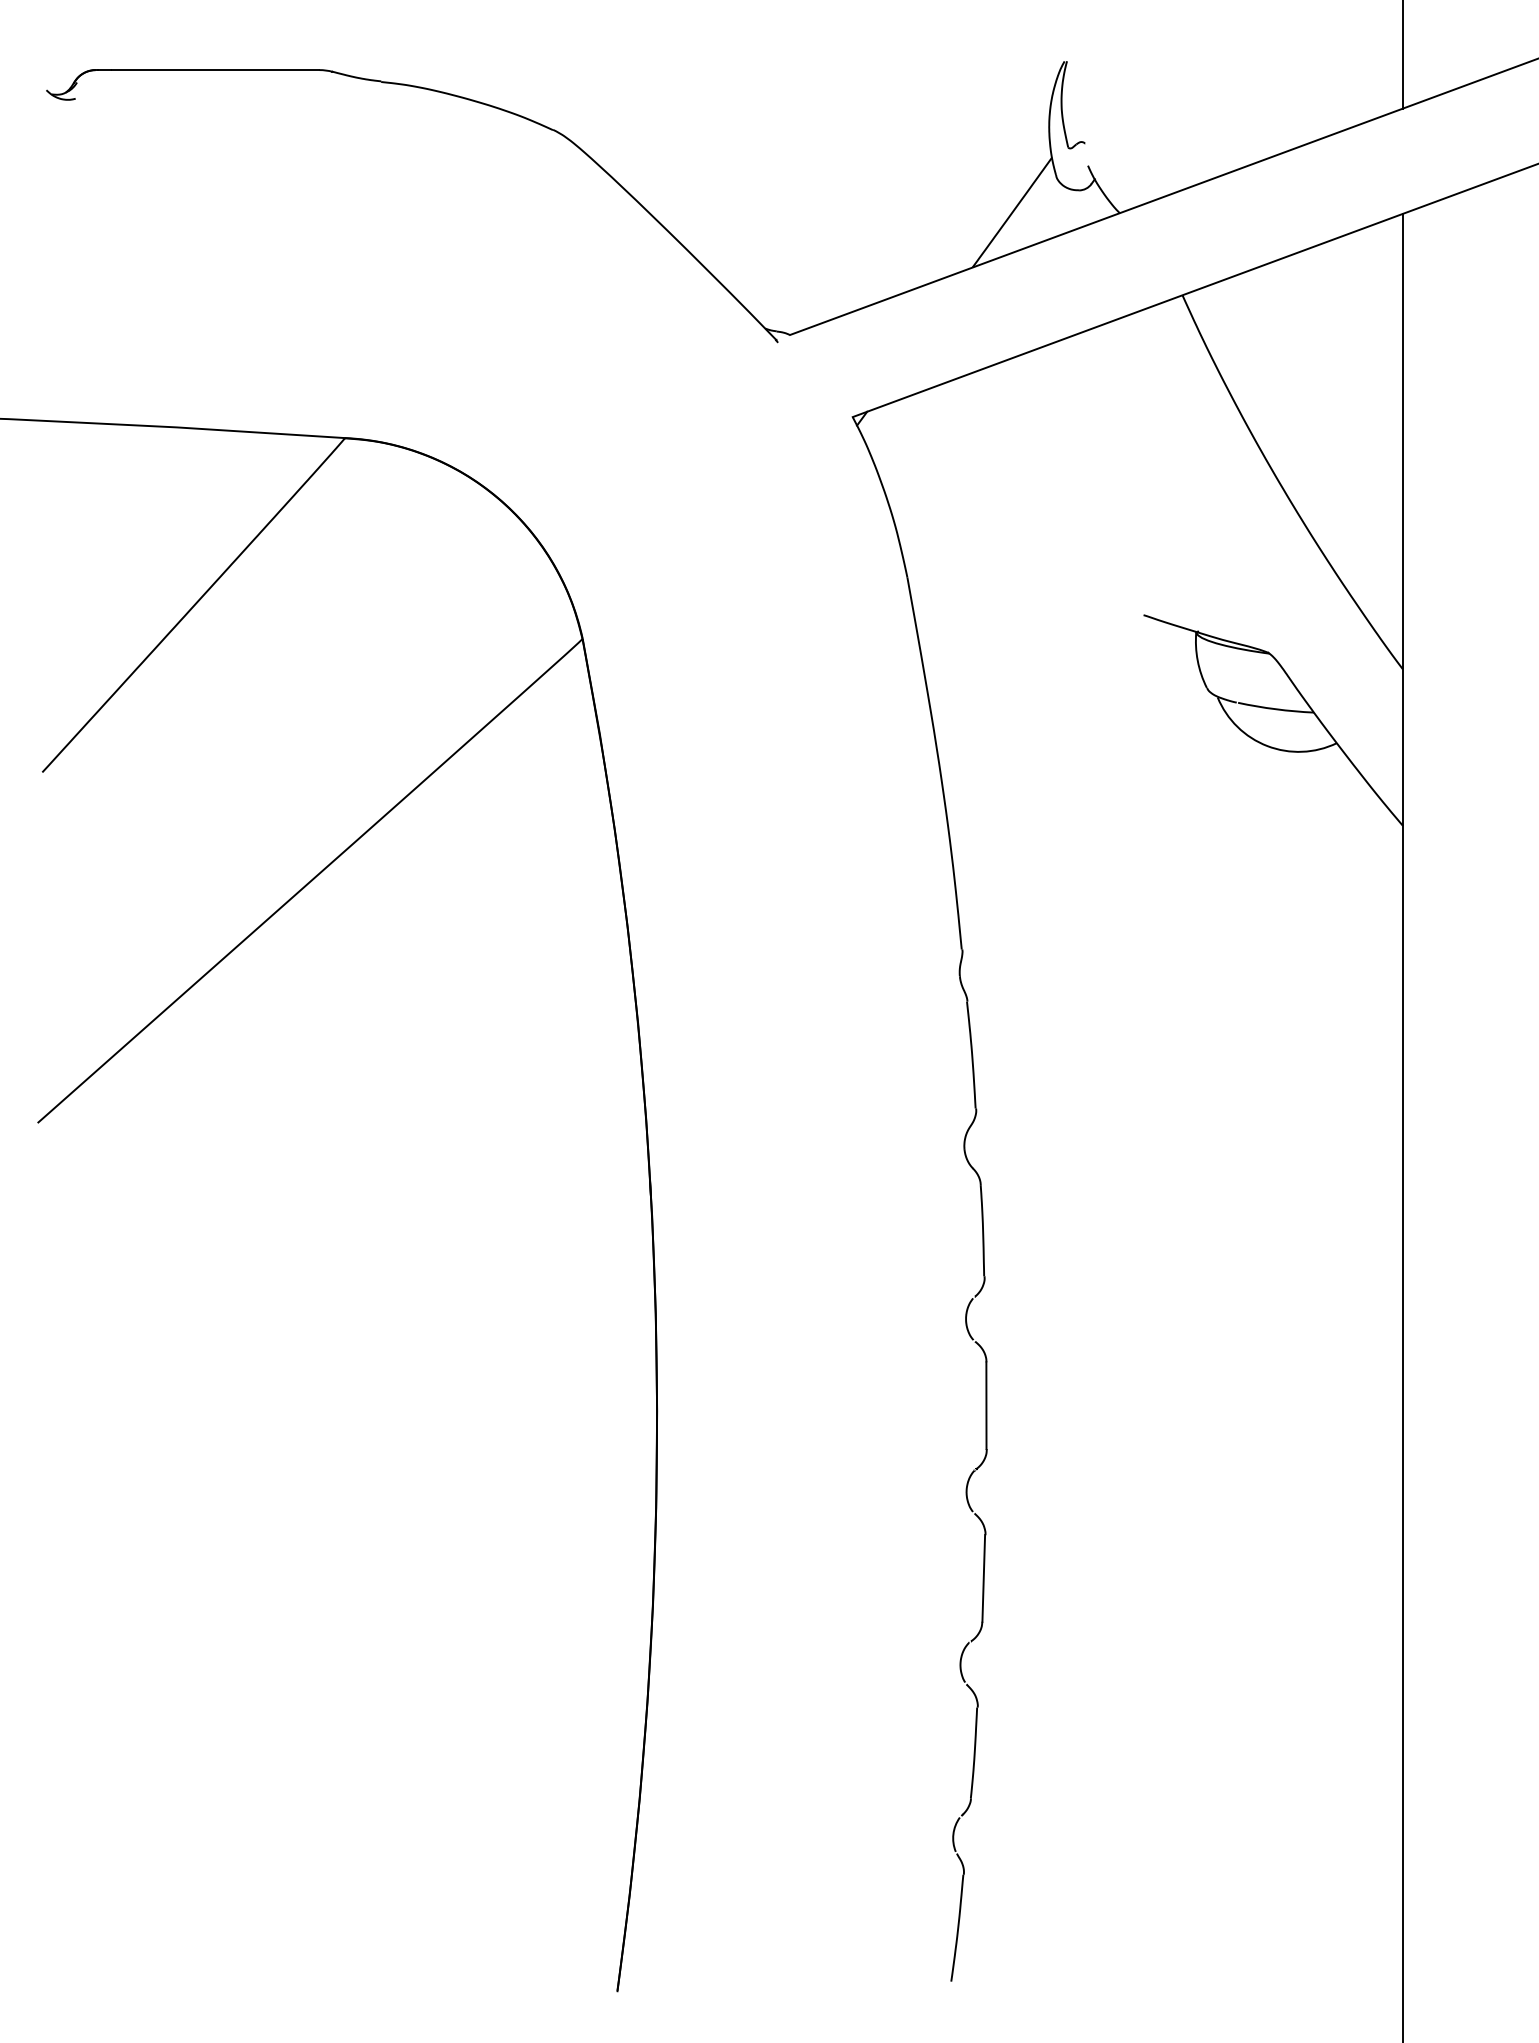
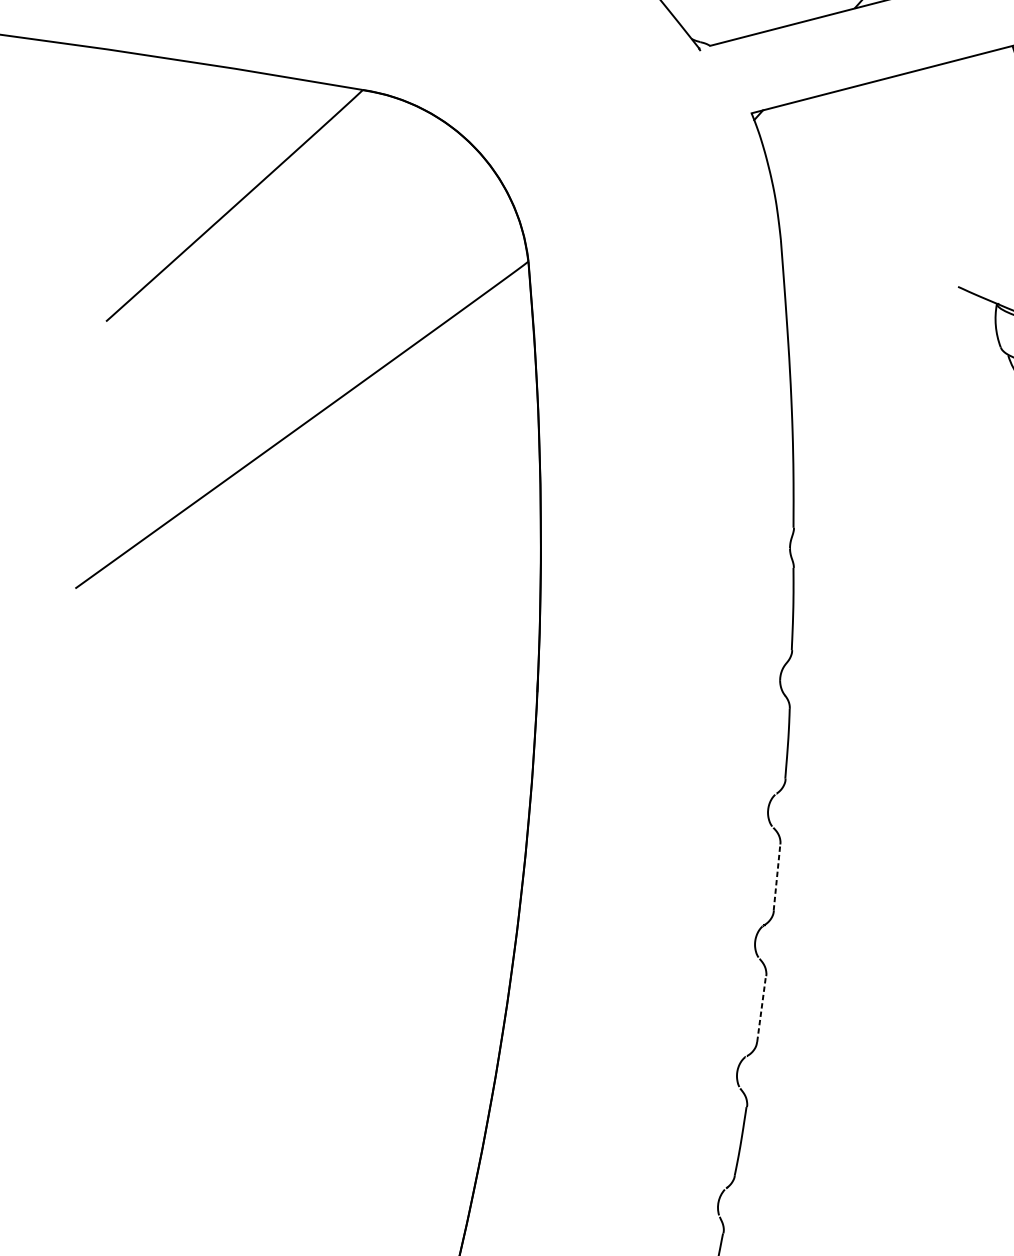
line: (986, 1405) -> (777, 877), solid -> dashed
line: (983, 1577) -> (761, 1008), solid -> dashed

